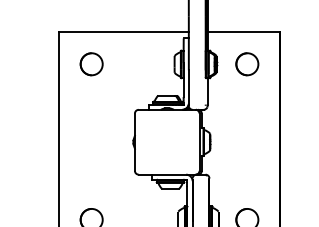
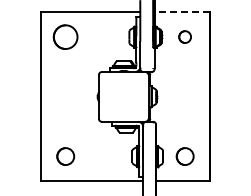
line: (243, 32) -> (182, 12), solid -> dashed
part: (91, 63) -> (65, 36), size x1.4
part: (246, 63) -> (184, 36), size x0.7

